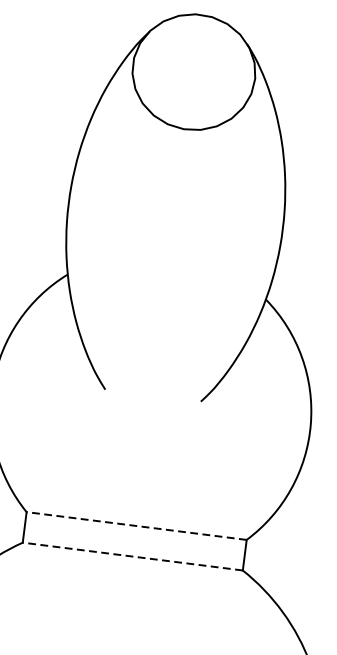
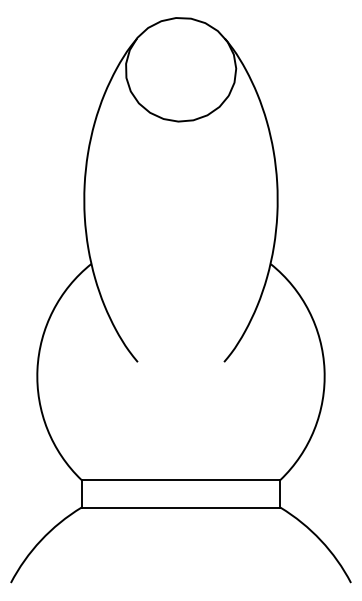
line: (136, 525) -> (180, 479), dashed -> solid
line: (132, 556) -> (180, 507), dashed -> solid

